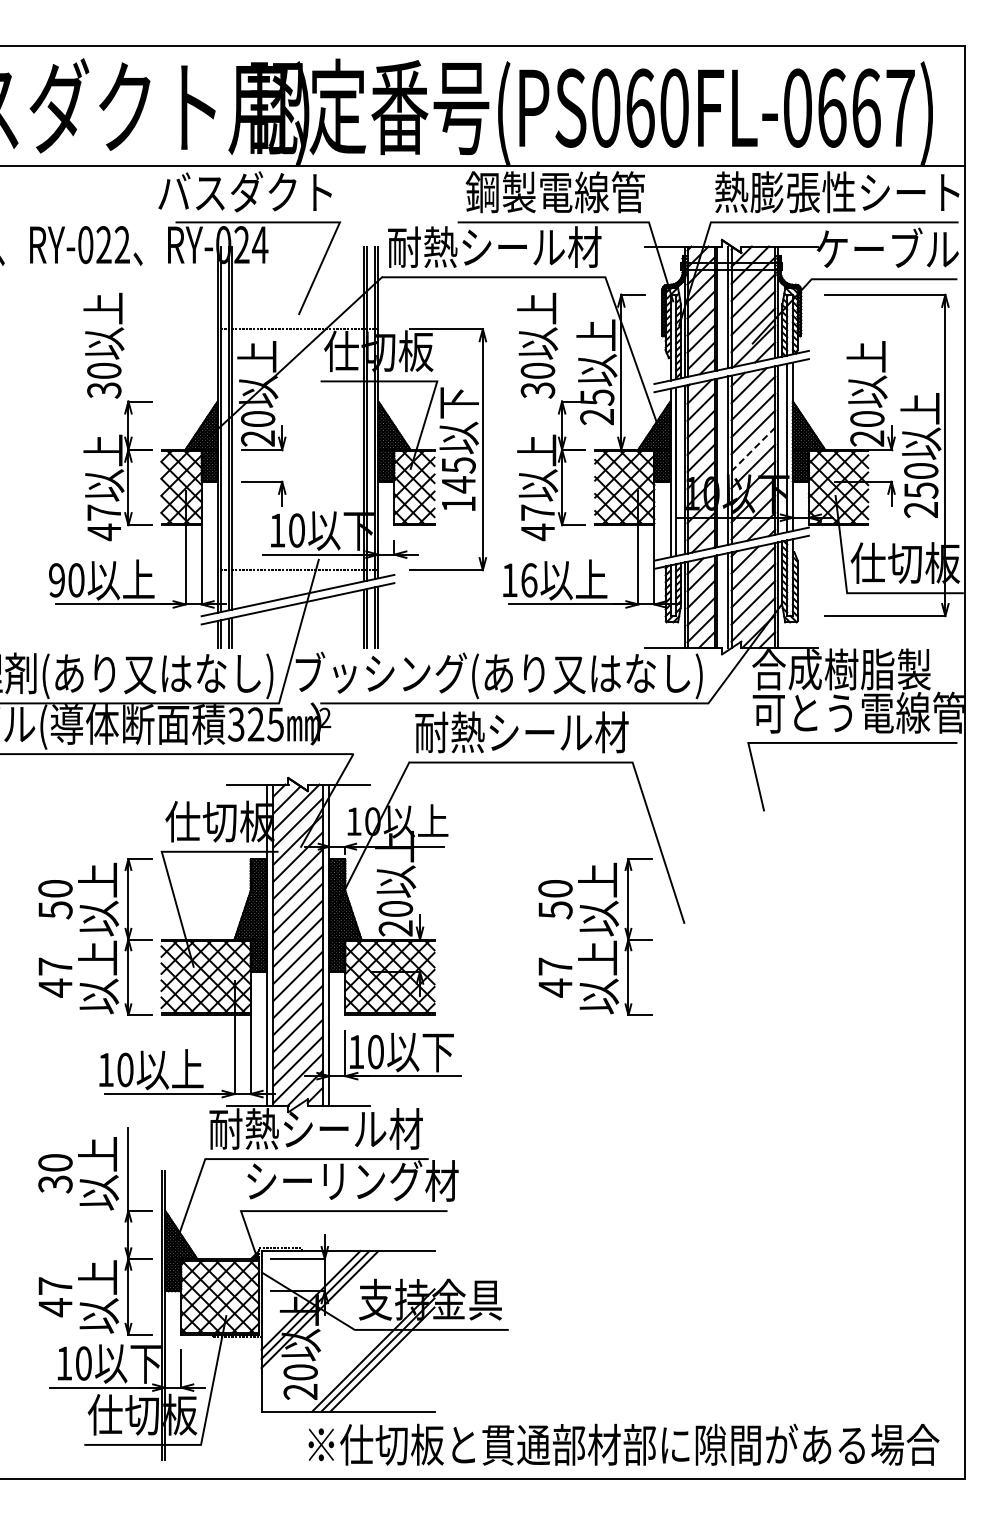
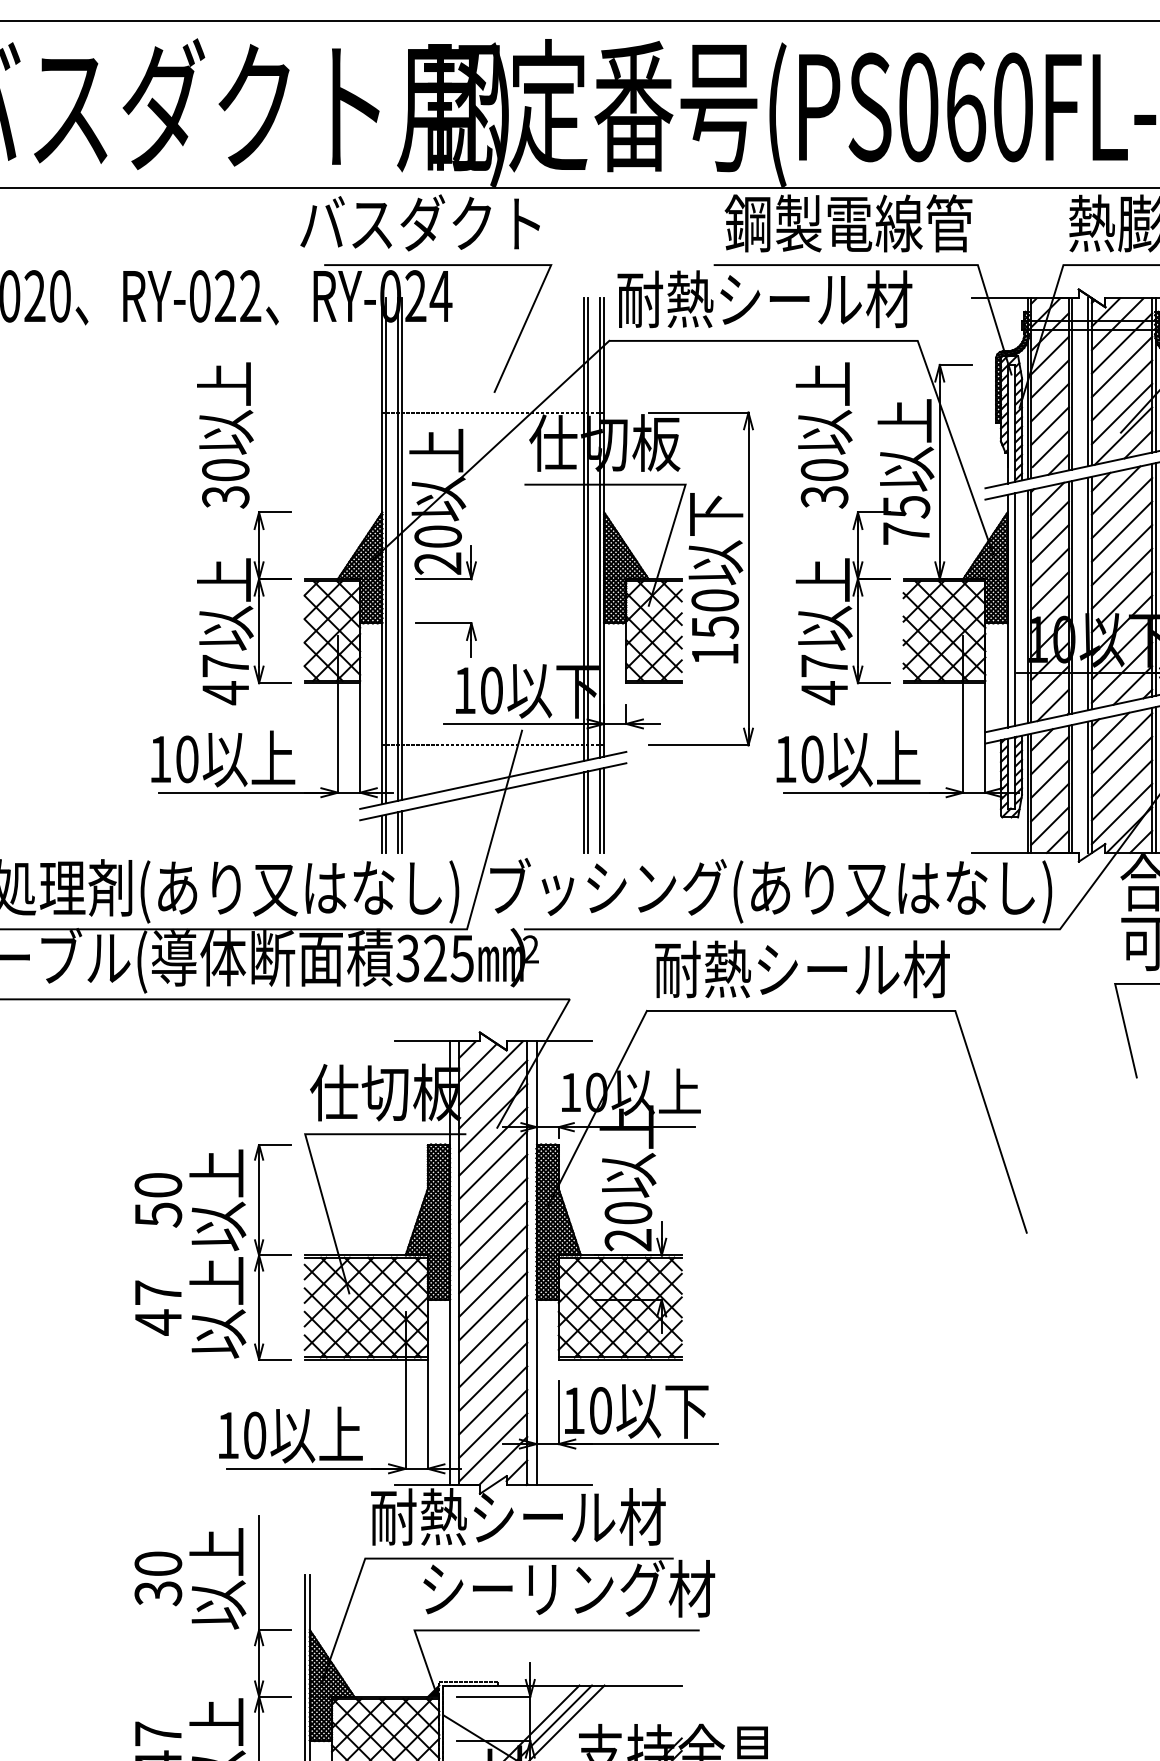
text: (596, 416) -> (905, 533), 25 -> 75
line: (753, 449) -> (1122, 578), dashed -> solid
text: (458, 475) -> (714, 614), 145 -> 150
text: (56, 580) -> (159, 759), 90 -> 10
text: (529, 580) -> (812, 759), 16 -> 10
part: (595, 936) -> (904, 1251), removed

